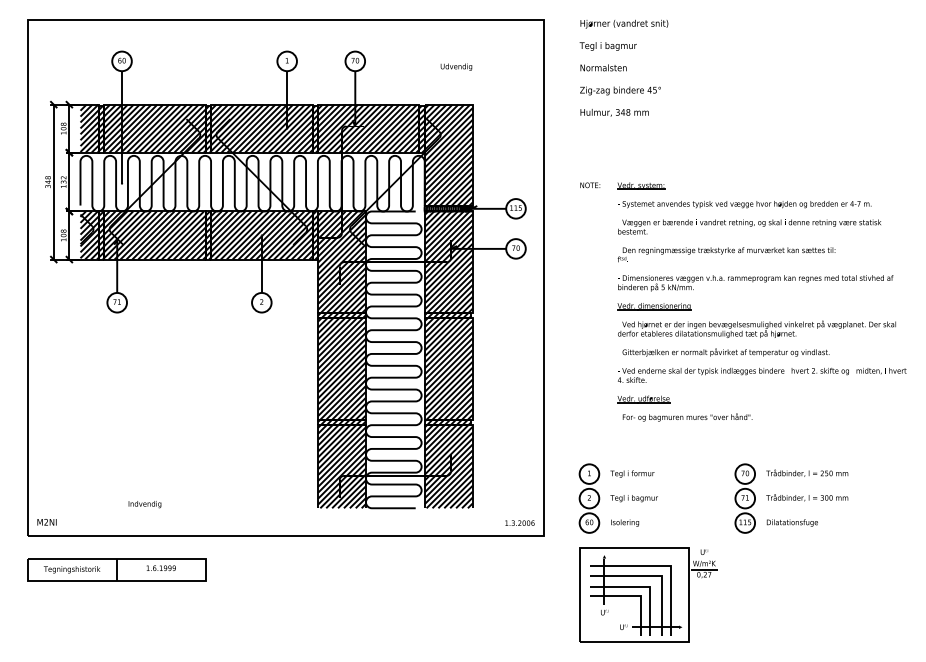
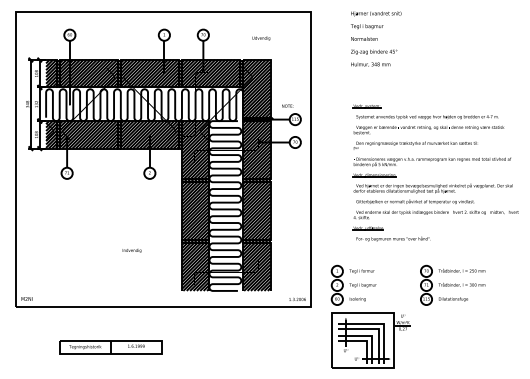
text: (624, 67) -> (376, 38), moved
text: (589, 184) -> (287, 105), moved
text: (144, 504) -> (131, 250), moved
part: (116, 570) -> (110, 347), moved

